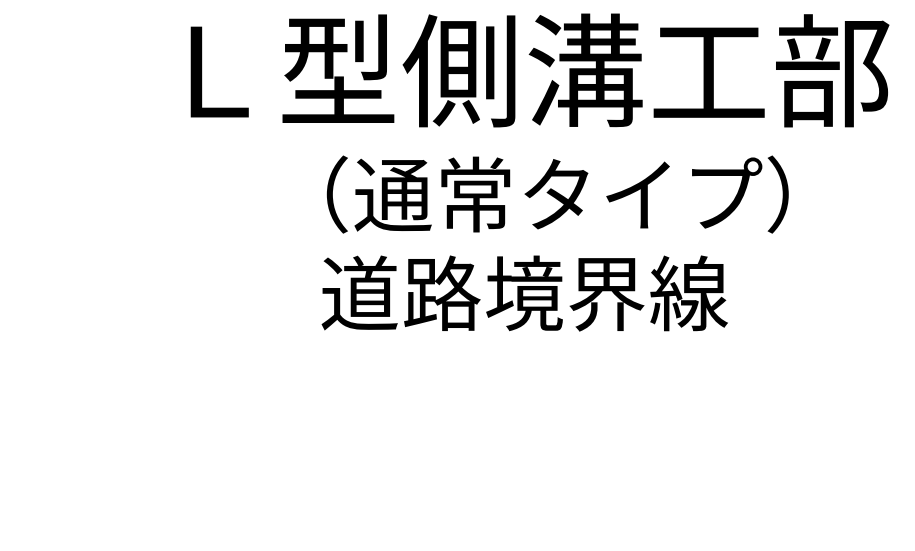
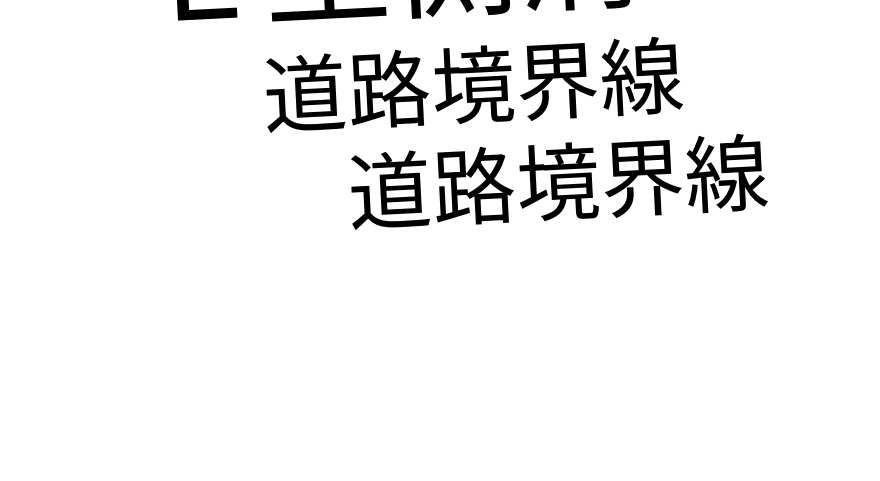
text: (530, 194) -> (529, 81), （通常タイプ） -> 道路境界線
text: (524, 293) -> (558, 181), moved

